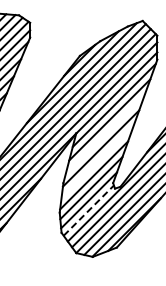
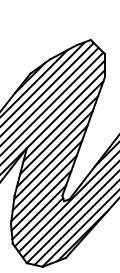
line: (104, 133) -> (54, 148), added
line: (97, 161) -> (47, 175), added
line: (88, 210) -> (38, 222), dashed -> solid

